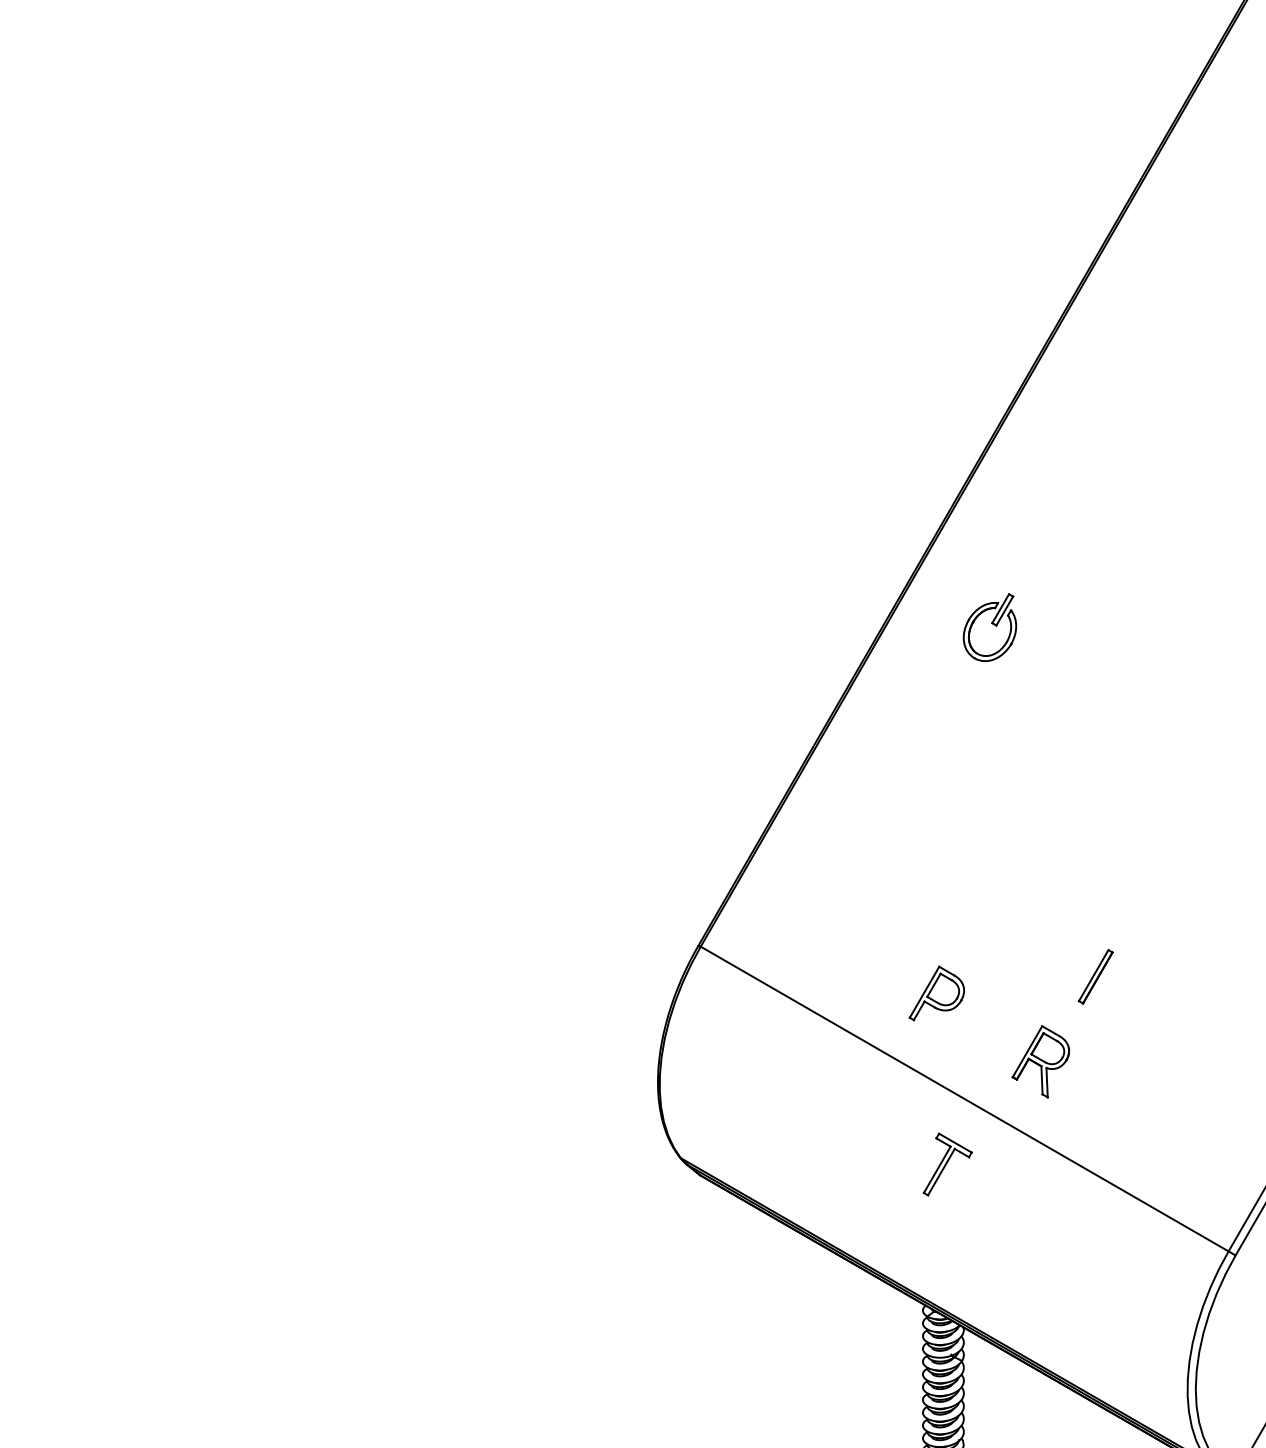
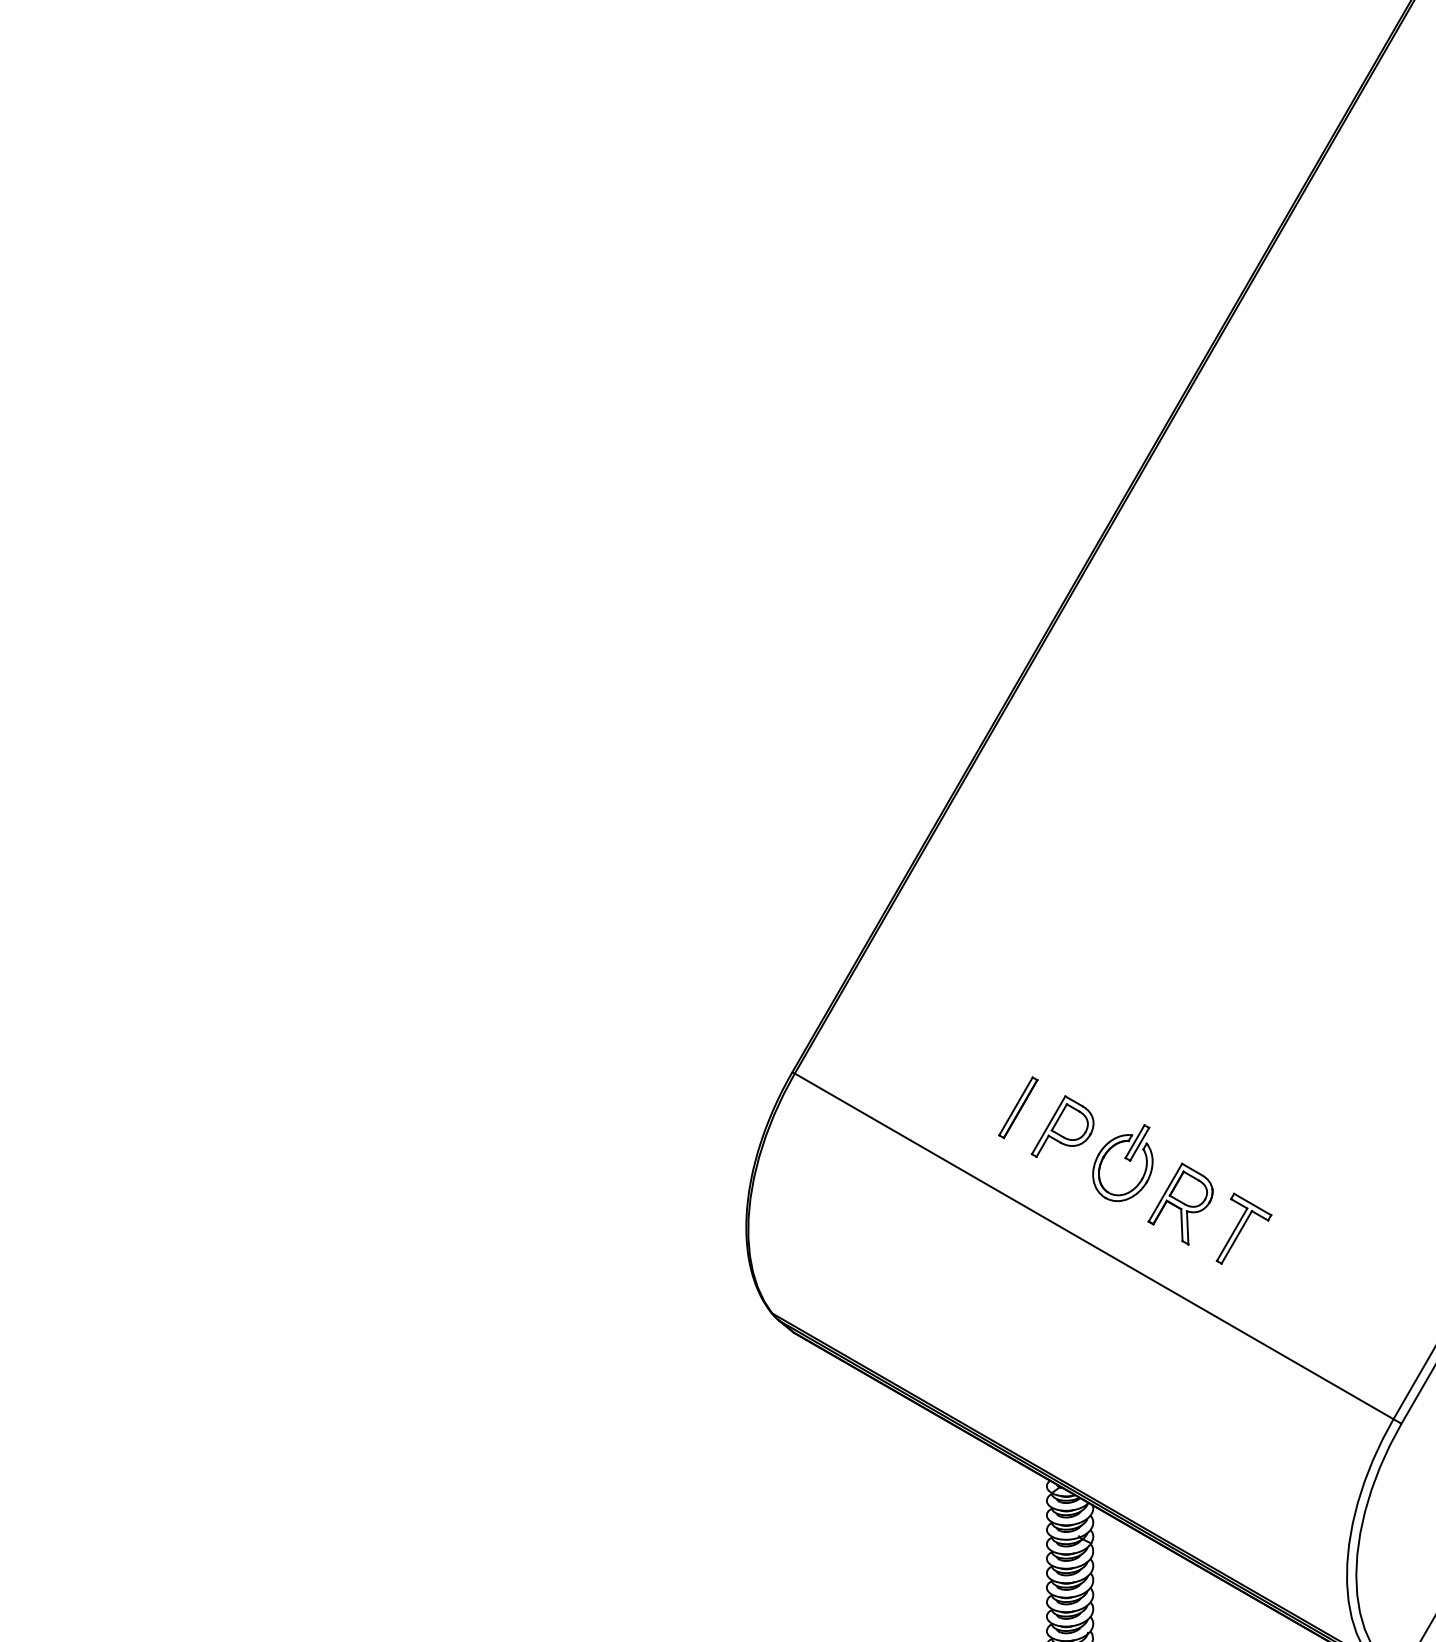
part: (989, 627) -> (1122, 1162), moved
part: (1095, 976) -> (1017, 1107), moved
part: (947, 1164) -> (1243, 1228), moved

